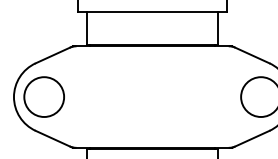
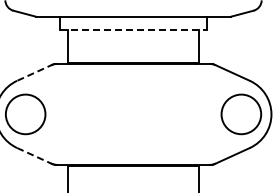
line: (152, 11) -> (133, 29), solid -> dashed
line: (54, 54) -> (35, 72), solid -> dashed
line: (55, 139) -> (36, 156), solid -> dashed

